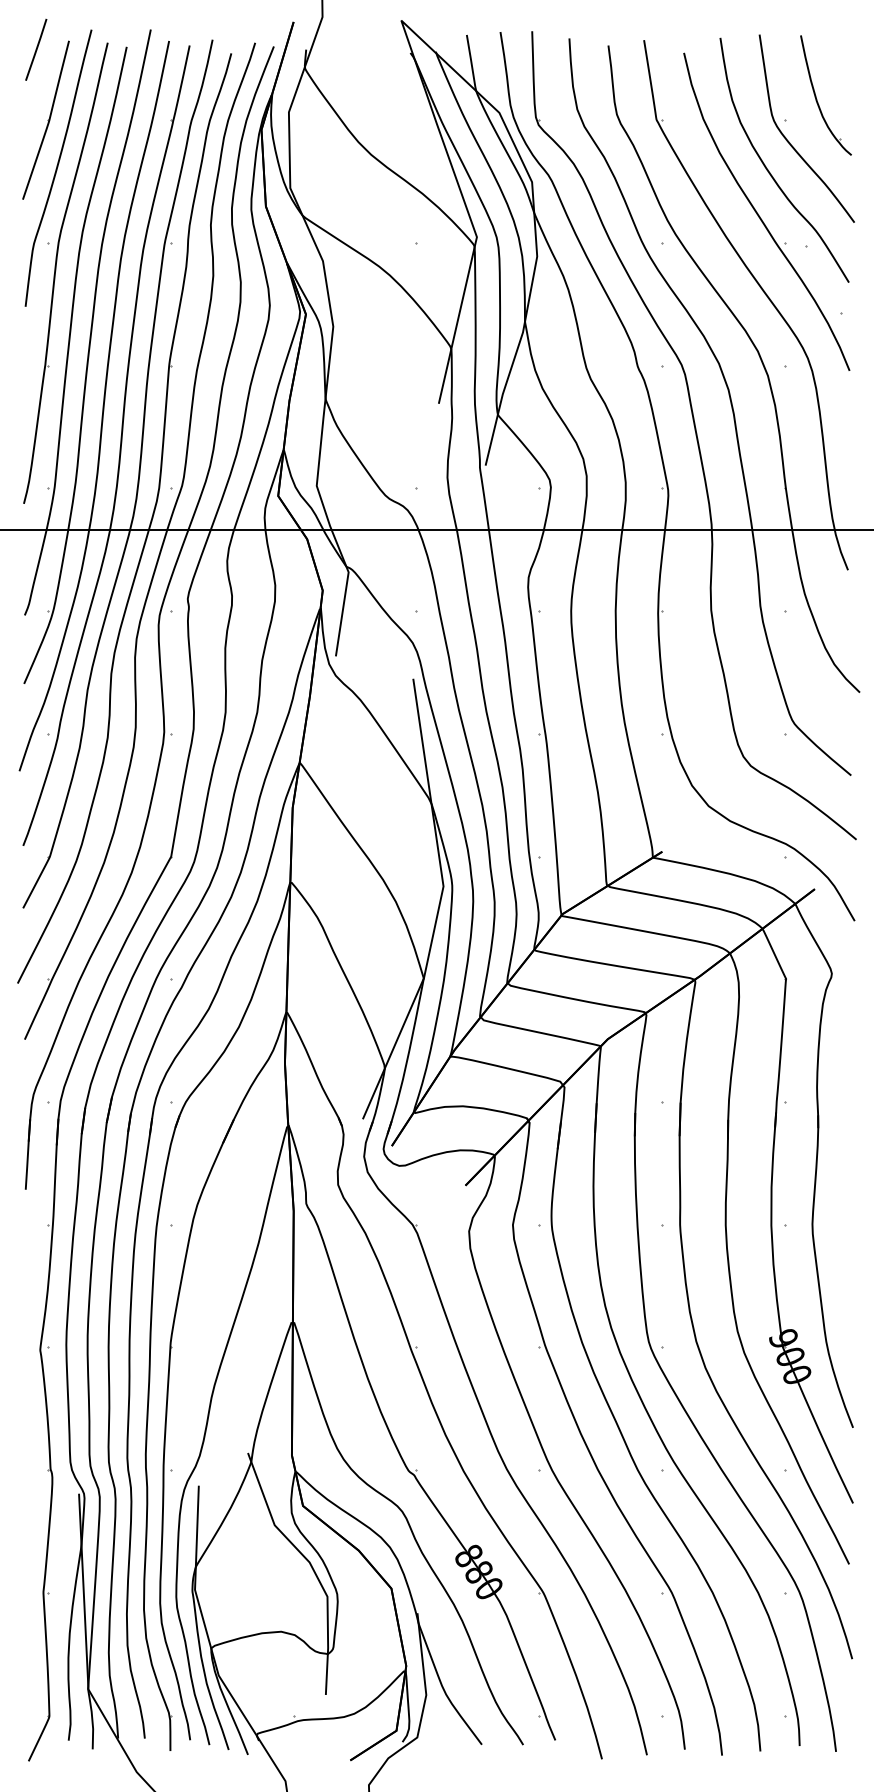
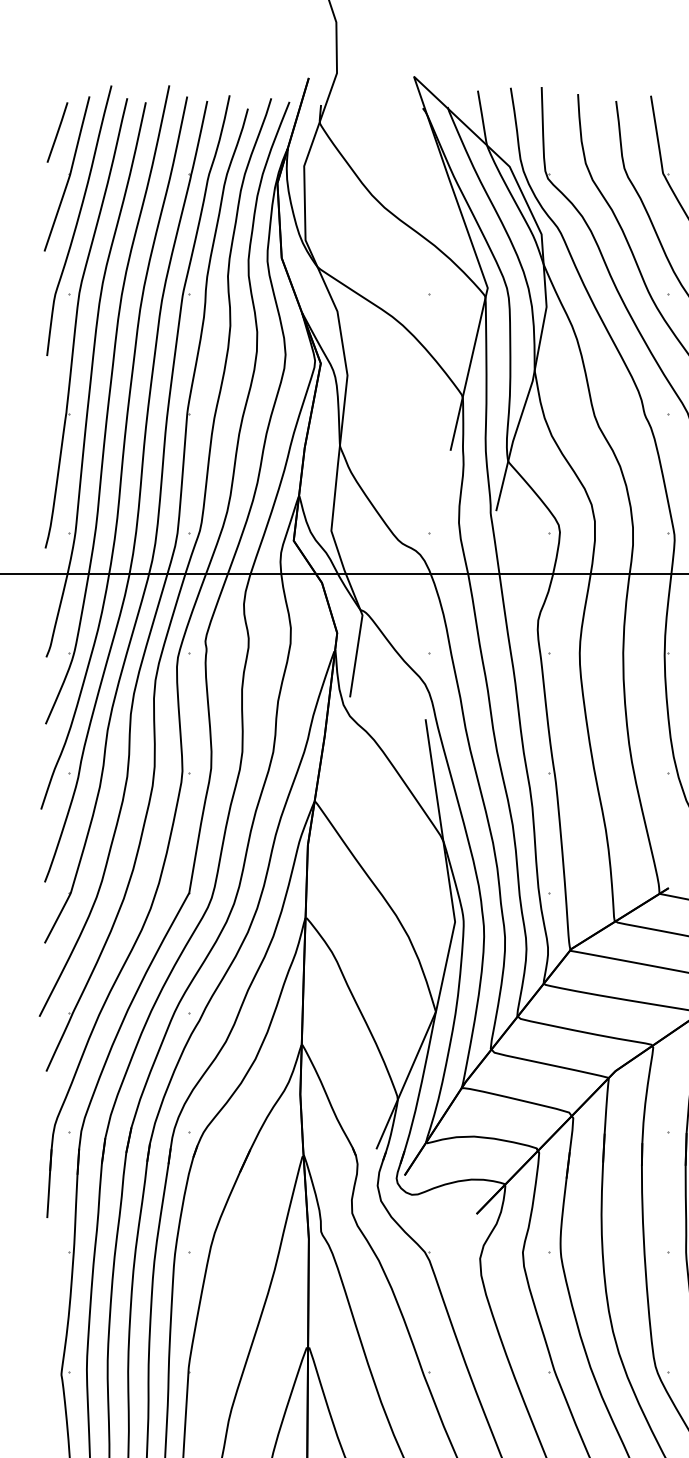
line: (36, 49) -> (57, 132), moved

